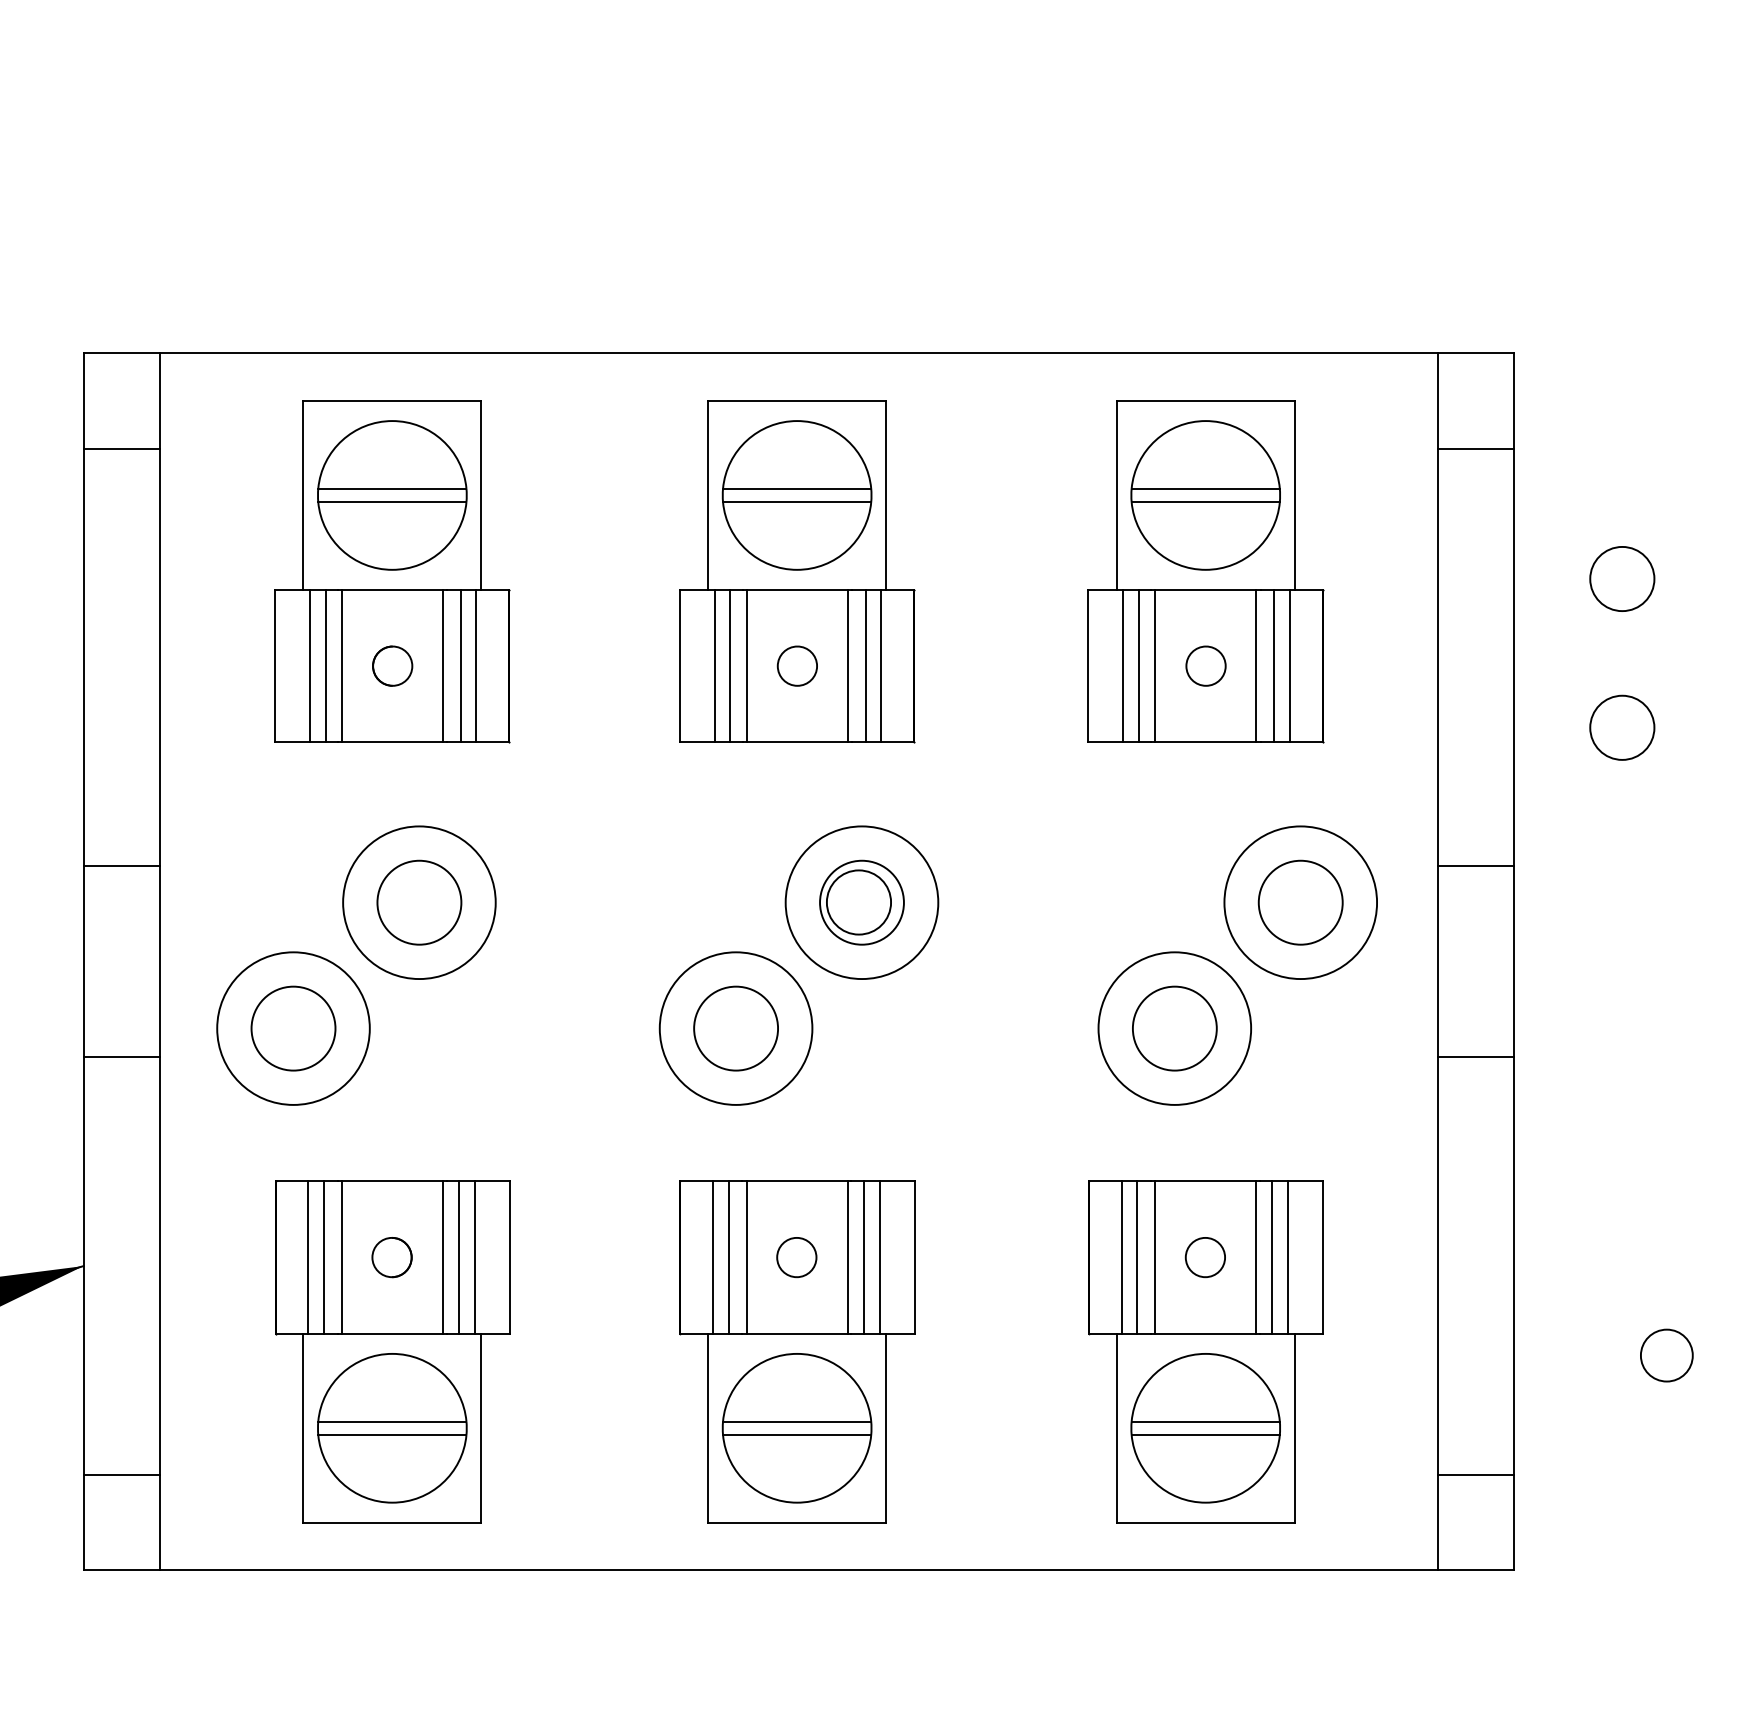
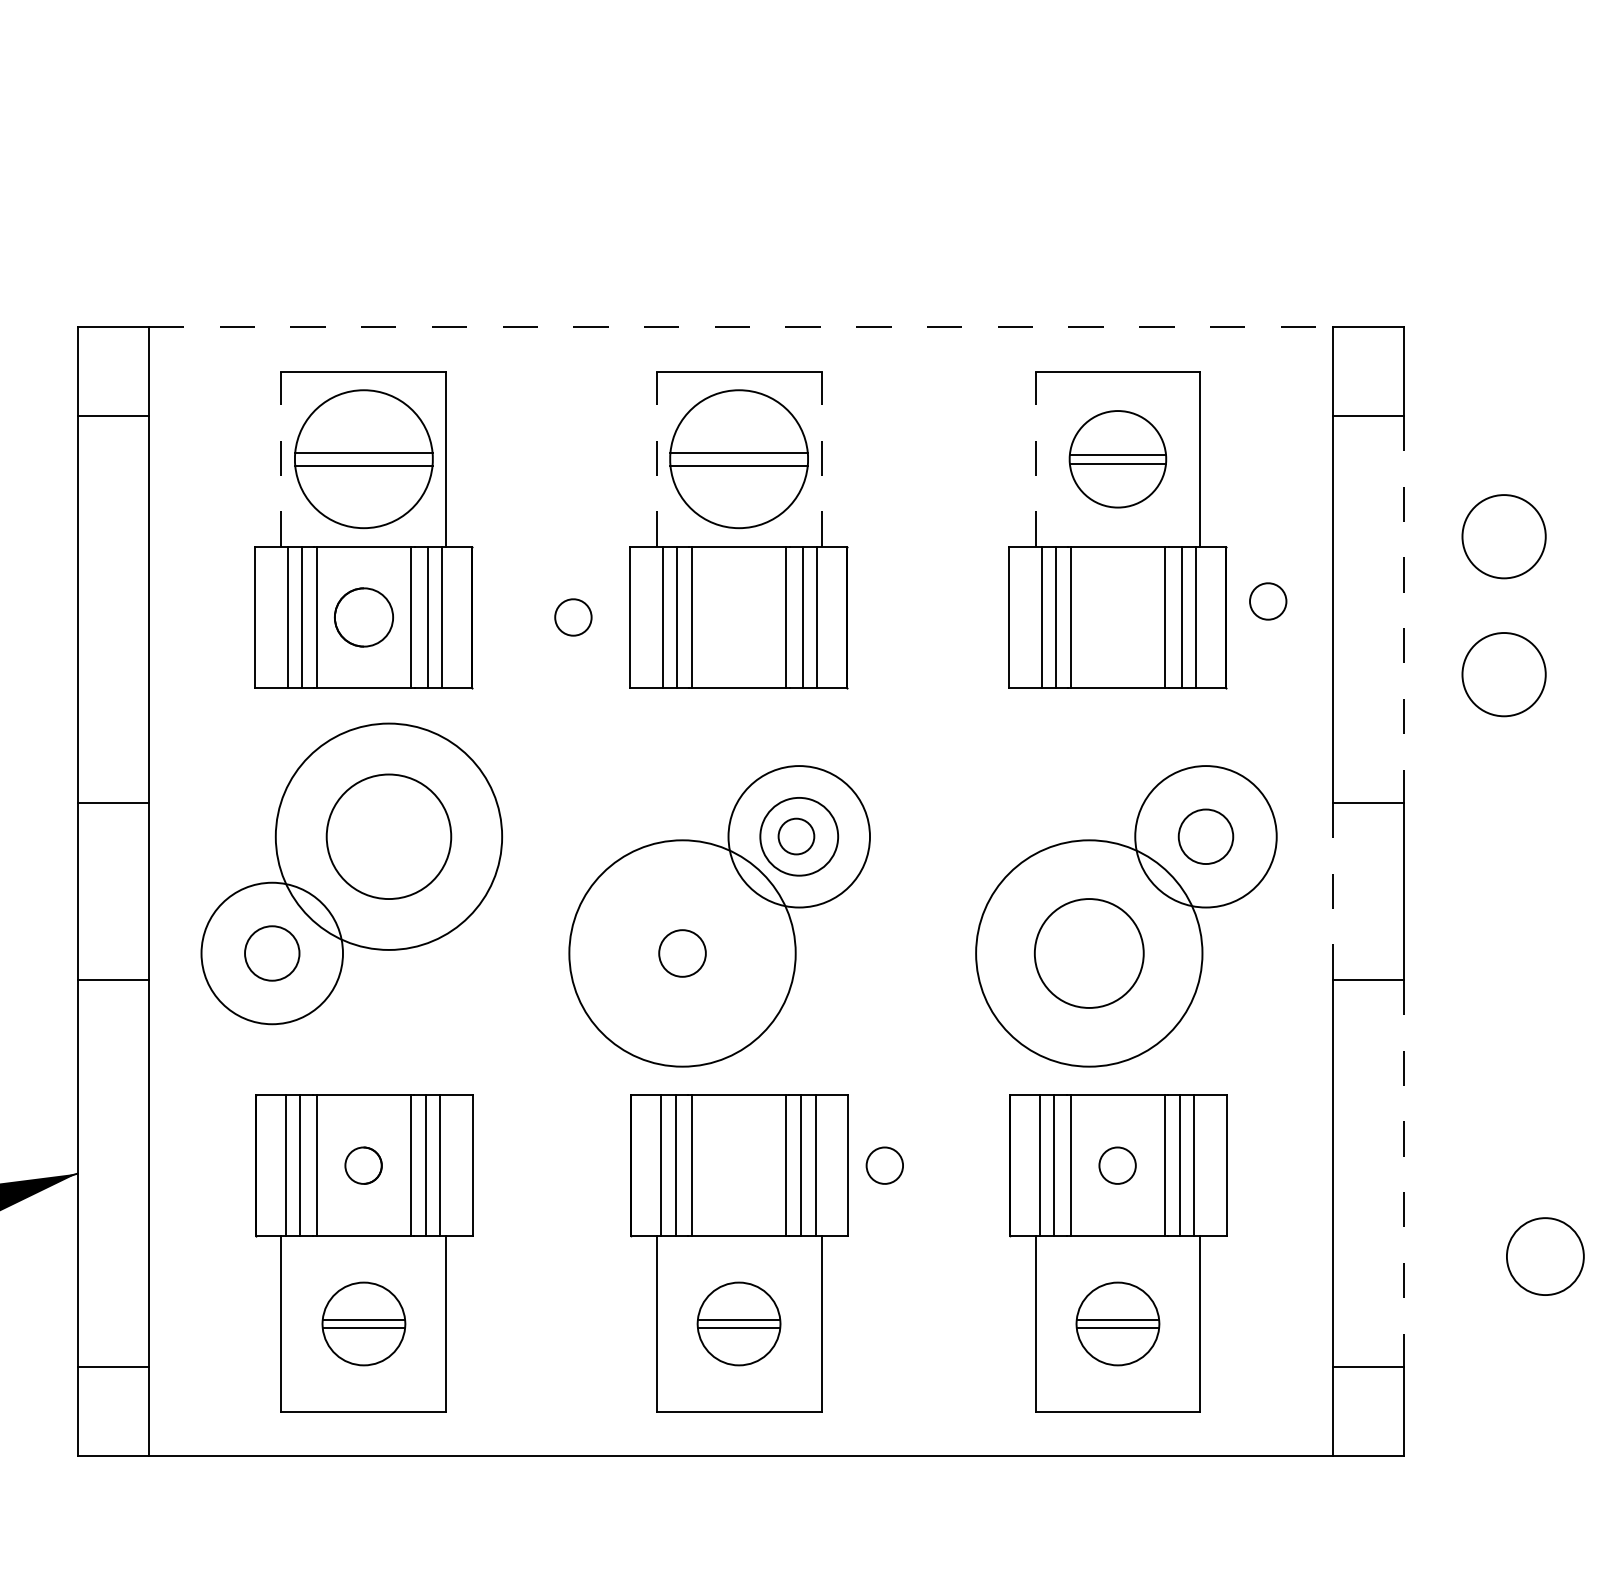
line: (799, 353) -> (741, 327), solid -> dashed
line: (303, 495) -> (281, 459), solid -> dashed
line: (707, 495) -> (656, 459), solid -> dashed
line: (885, 495) -> (821, 459), solid -> dashed
line: (1116, 495) -> (1035, 459), solid -> dashed
part: (1205, 495) -> (1117, 459), size x0.7
circle: (1621, 578) -> (1503, 536), size x1.4
line: (1514, 657) -> (1404, 609), solid -> dashed
part: (393, 666) -> (364, 617), size x1.6
part: (797, 666) -> (573, 617), moved
part: (1206, 666) -> (1268, 601), moved
circle: (1621, 727) -> (1503, 674), size x1.4
circle: (418, 902) -> (388, 836), size x1.6
circle: (418, 902) -> (388, 836), size x1.6
circle: (859, 902) -> (796, 836), size x0.6
circle: (1300, 902) -> (1205, 836), size x0.7
line: (1437, 960) -> (1332, 890), solid -> dashed
circle: (293, 1028) -> (272, 953), size x0.7
circle: (736, 1028) -> (682, 953), size x0.6
circle: (736, 1028) -> (682, 953), size x1.6
circle: (1175, 1028) -> (1089, 953), size x1.4
circle: (1175, 1028) -> (1089, 953), size x1.6
part: (796, 1257) -> (884, 1165), moved
line: (1514, 1265) -> (1404, 1173), solid -> dashed
circle: (1666, 1355) -> (1545, 1256), size x1.6
part: (391, 1427) -> (363, 1323), size x0.6
part: (796, 1427) -> (738, 1323), size x0.6
part: (1205, 1427) -> (1117, 1323), size x0.6

